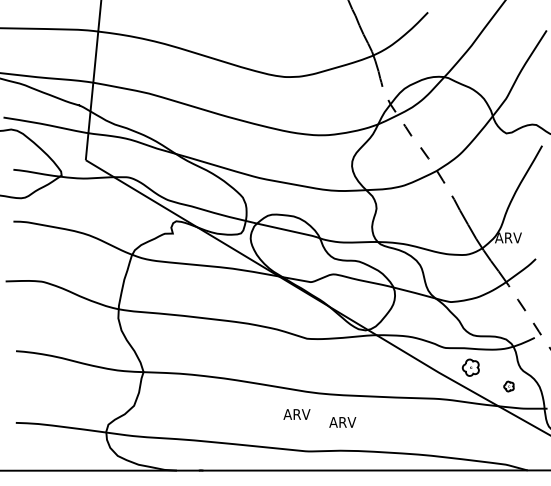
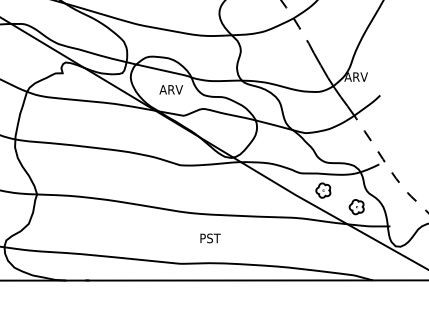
part: (508, 386) -> (356, 207), size x1.67
text: (296, 414) -> (170, 89), moved
text: (342, 421) -> (211, 237), ARV -> PST

